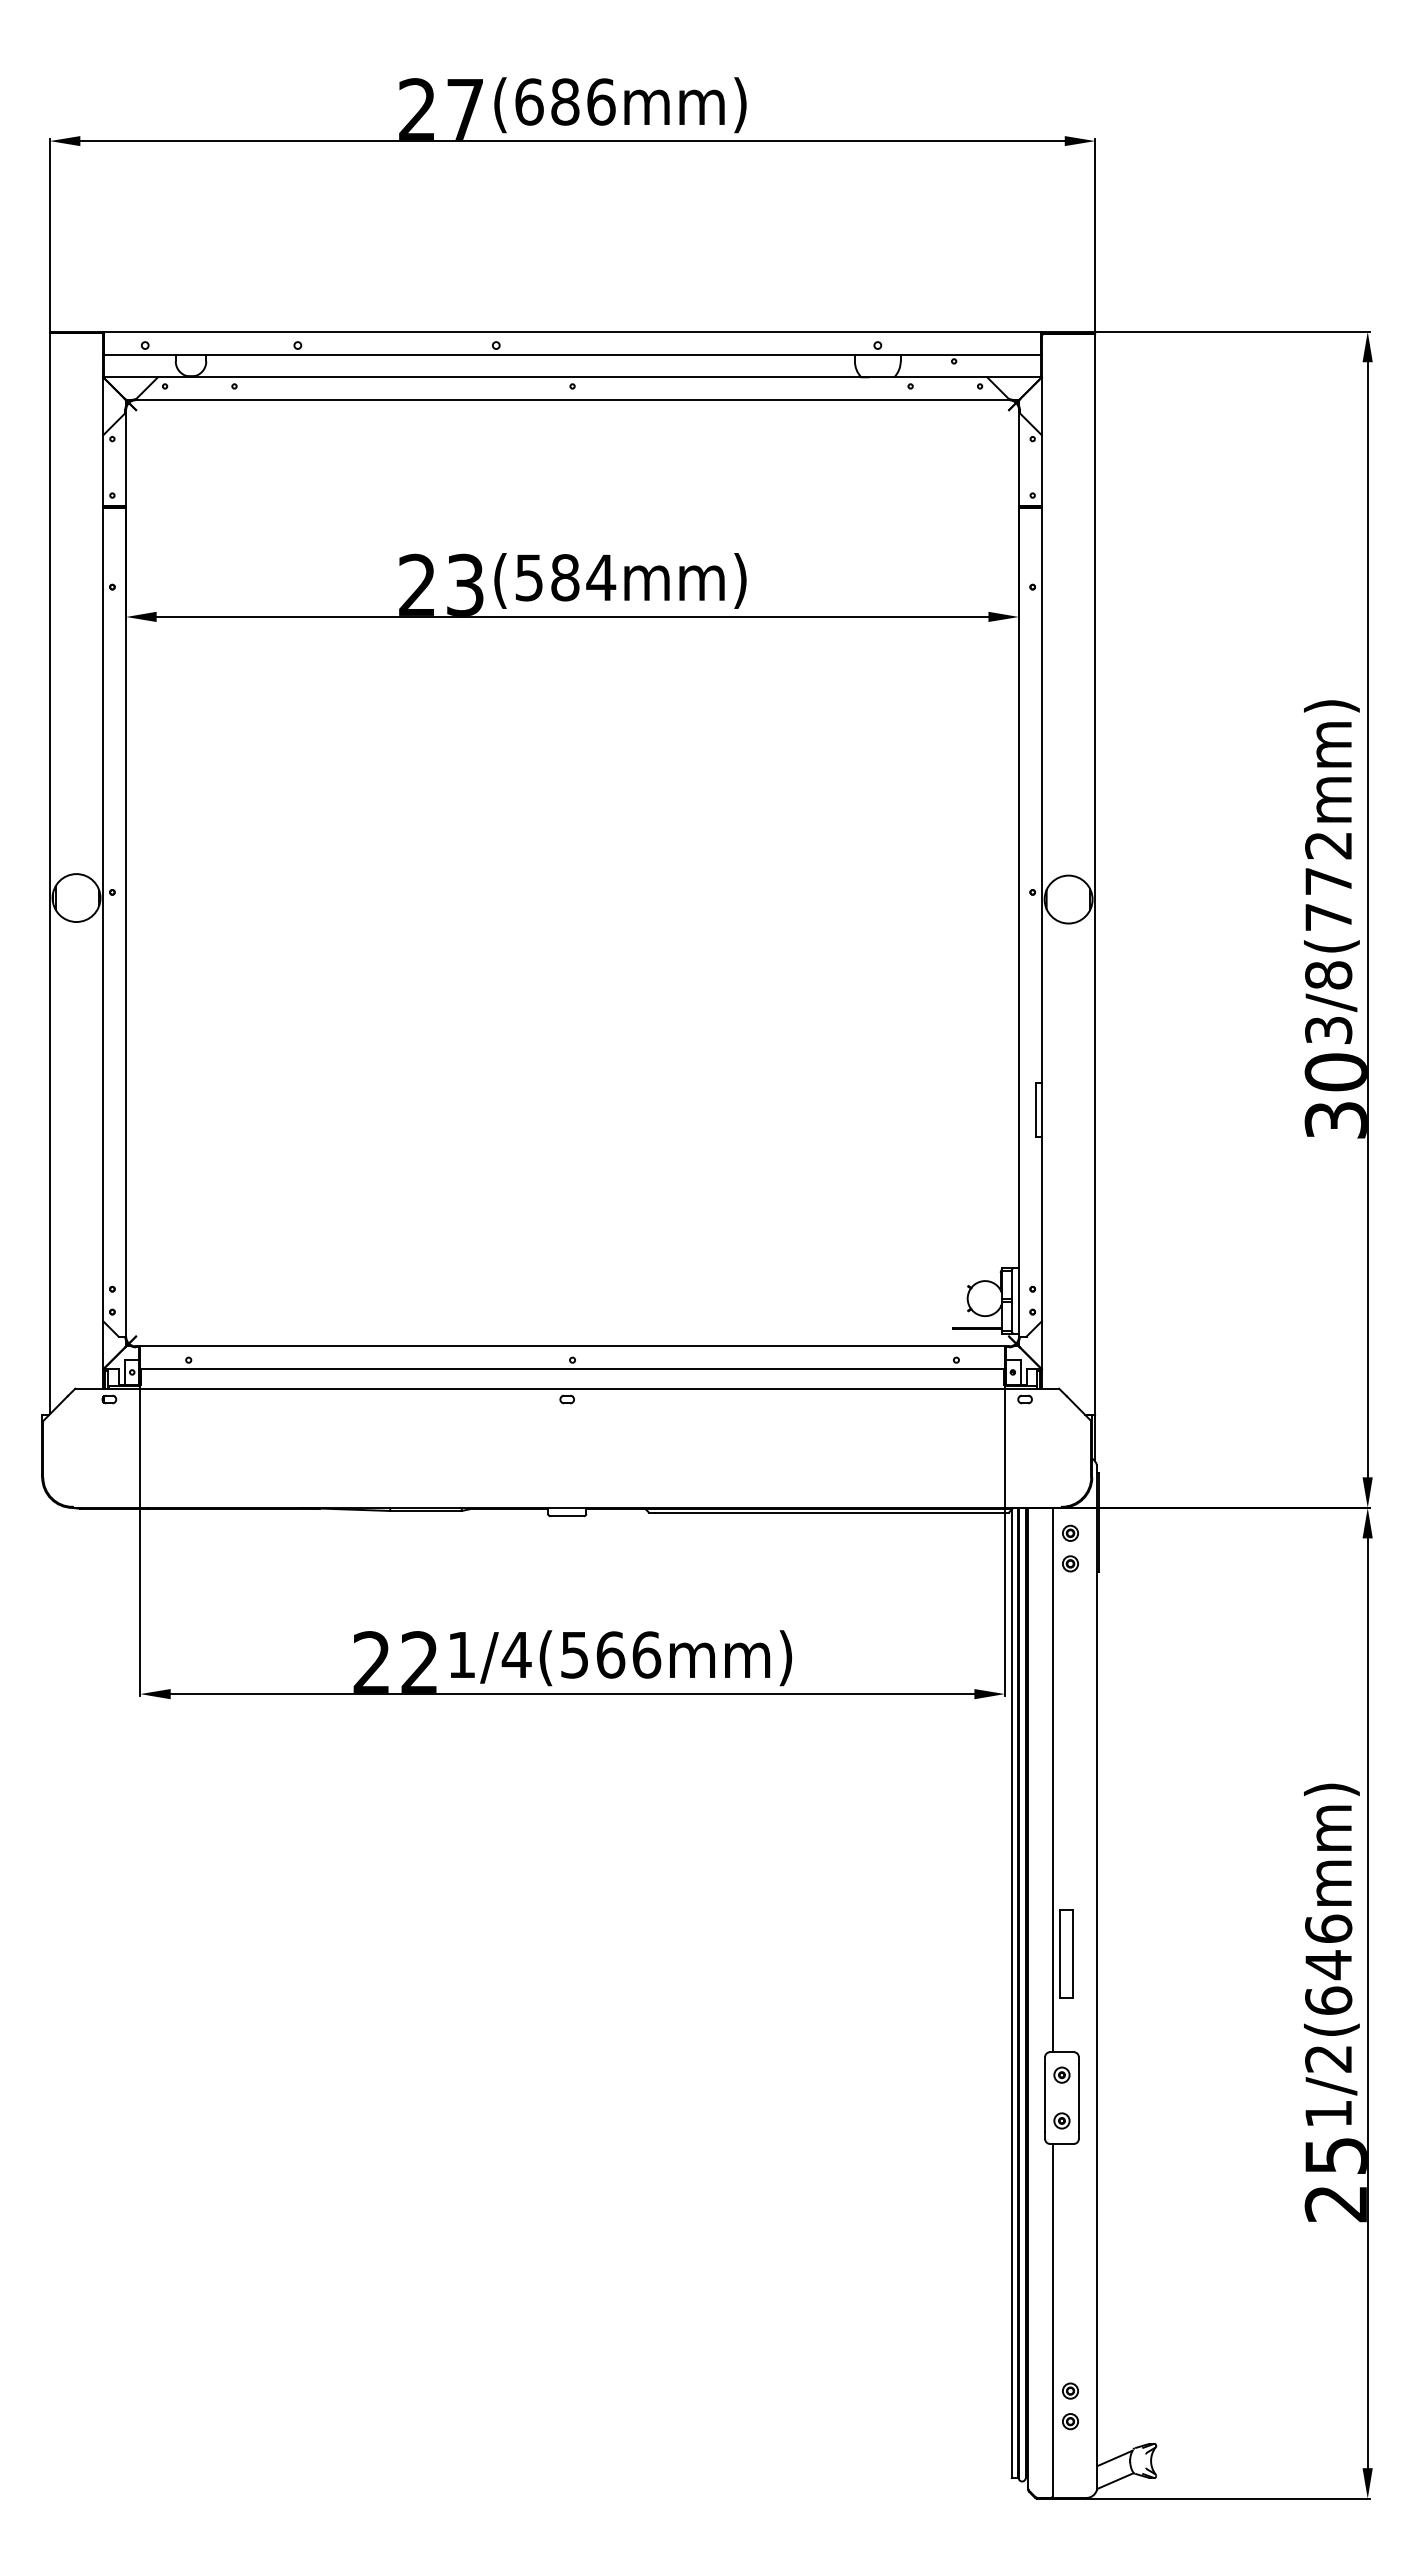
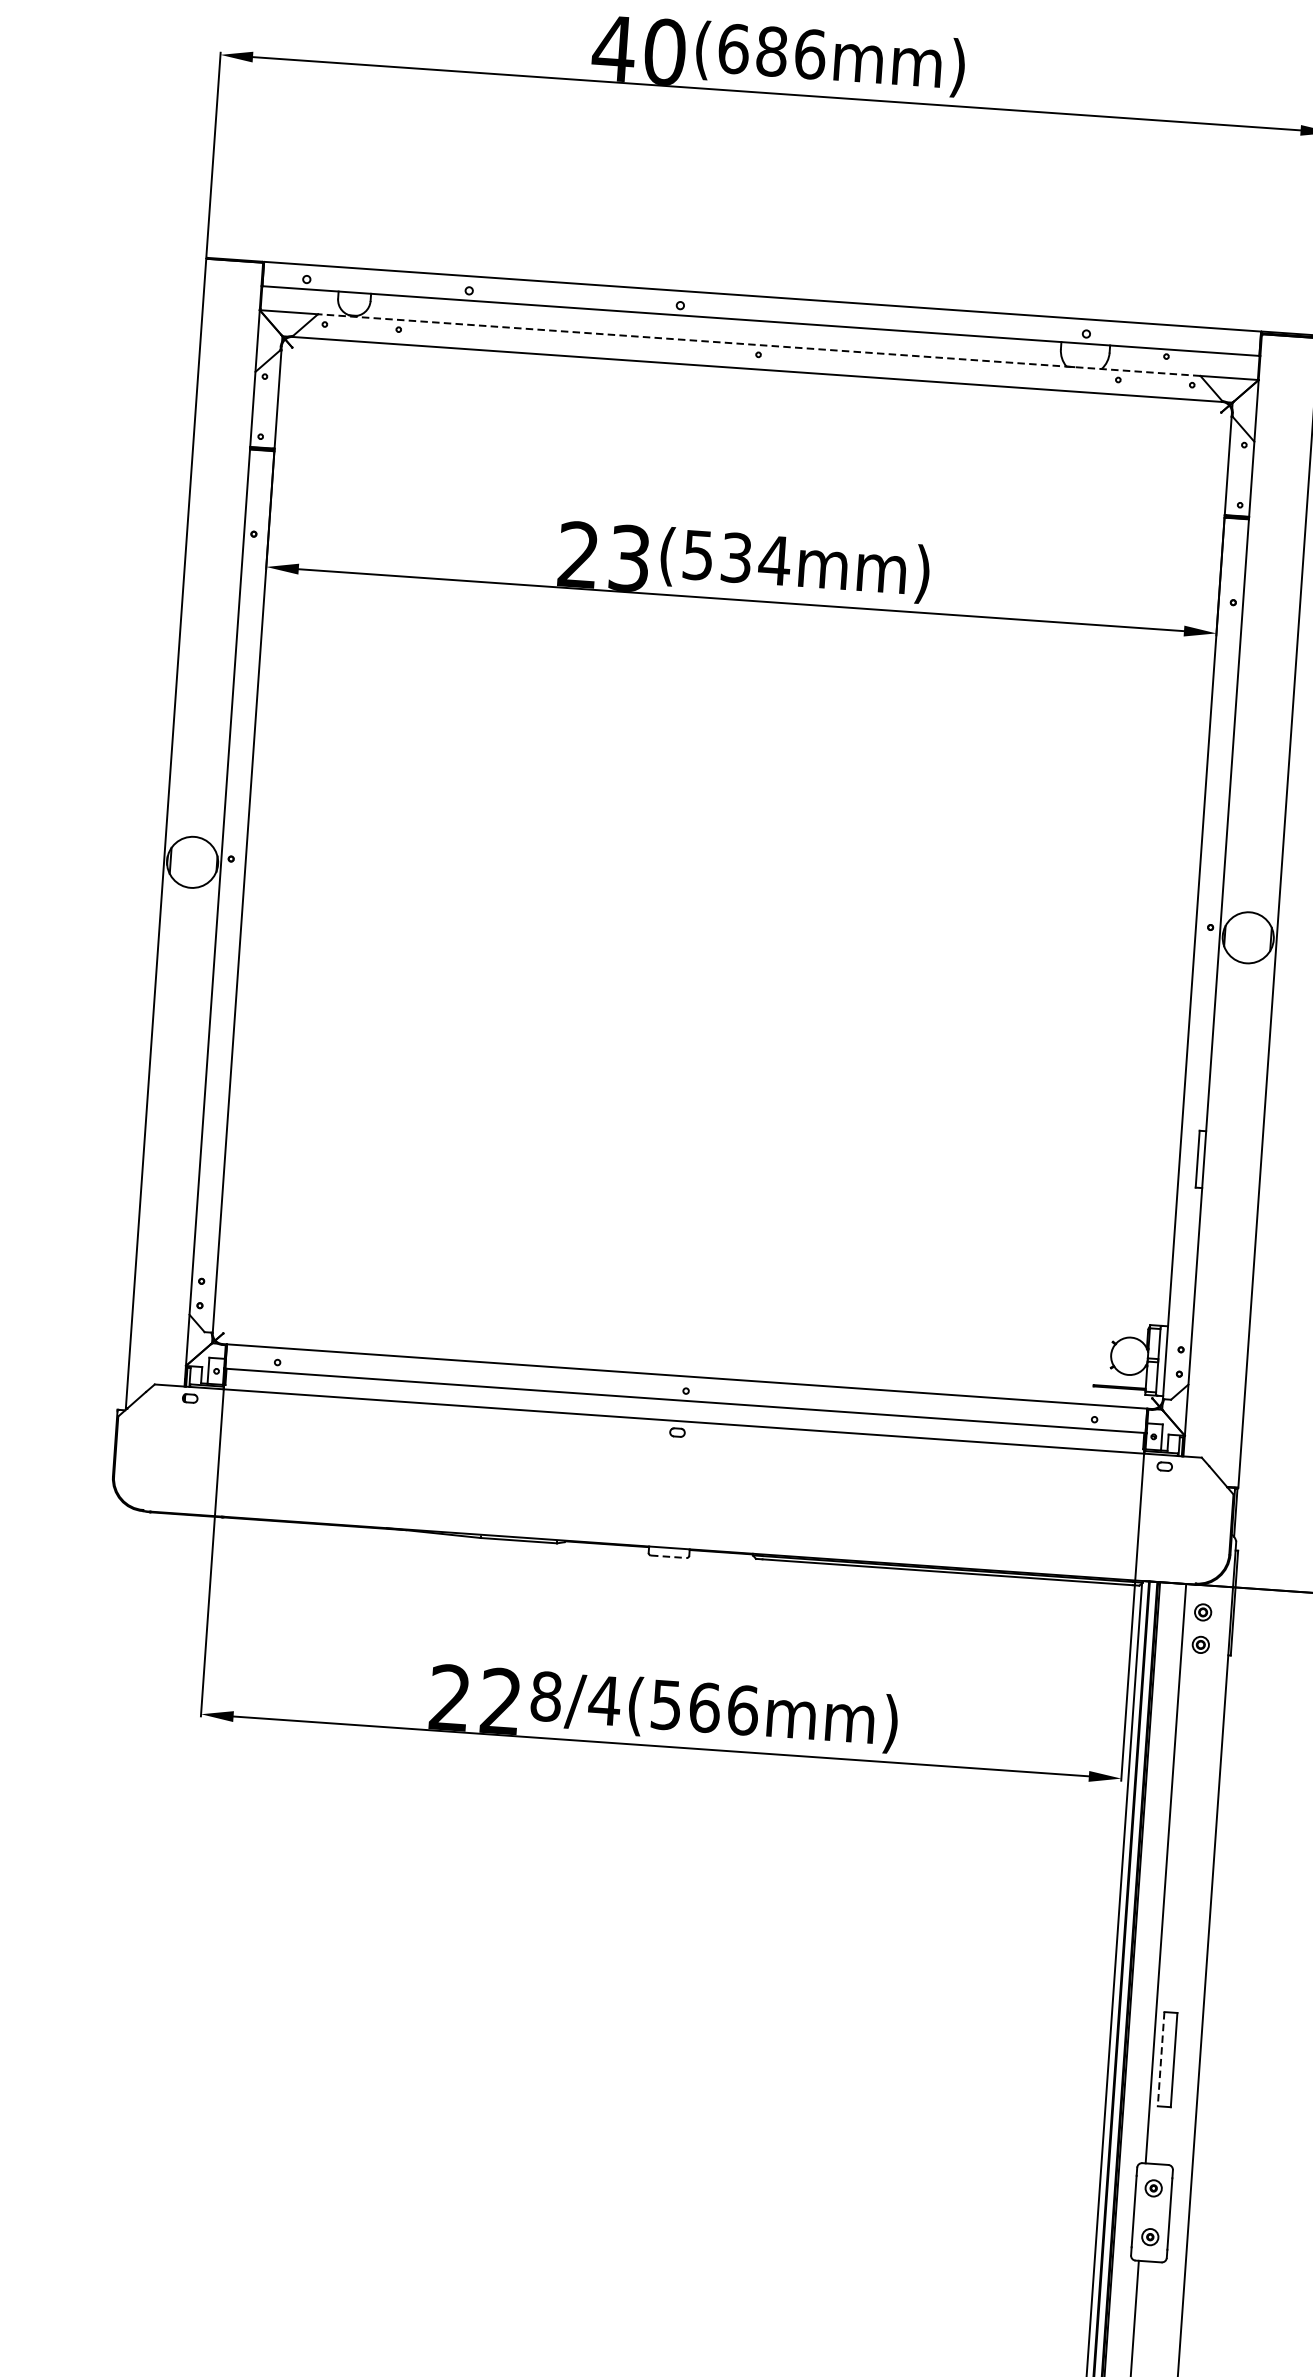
text: (440, 108) -> (638, 49), 27 -> 40
line: (572, 377) -> (759, 345), solid -> dashed
text: (565, 577) -> (736, 557), (584mm) -> (534mm)
line: (567, 1516) -> (669, 1557), solid -> dashed
text: (461, 1654) -> (545, 1696), 1/4(566mm) -> 8/4(566mm)
line: (1060, 1954) -> (1161, 2059), solid -> dashed

